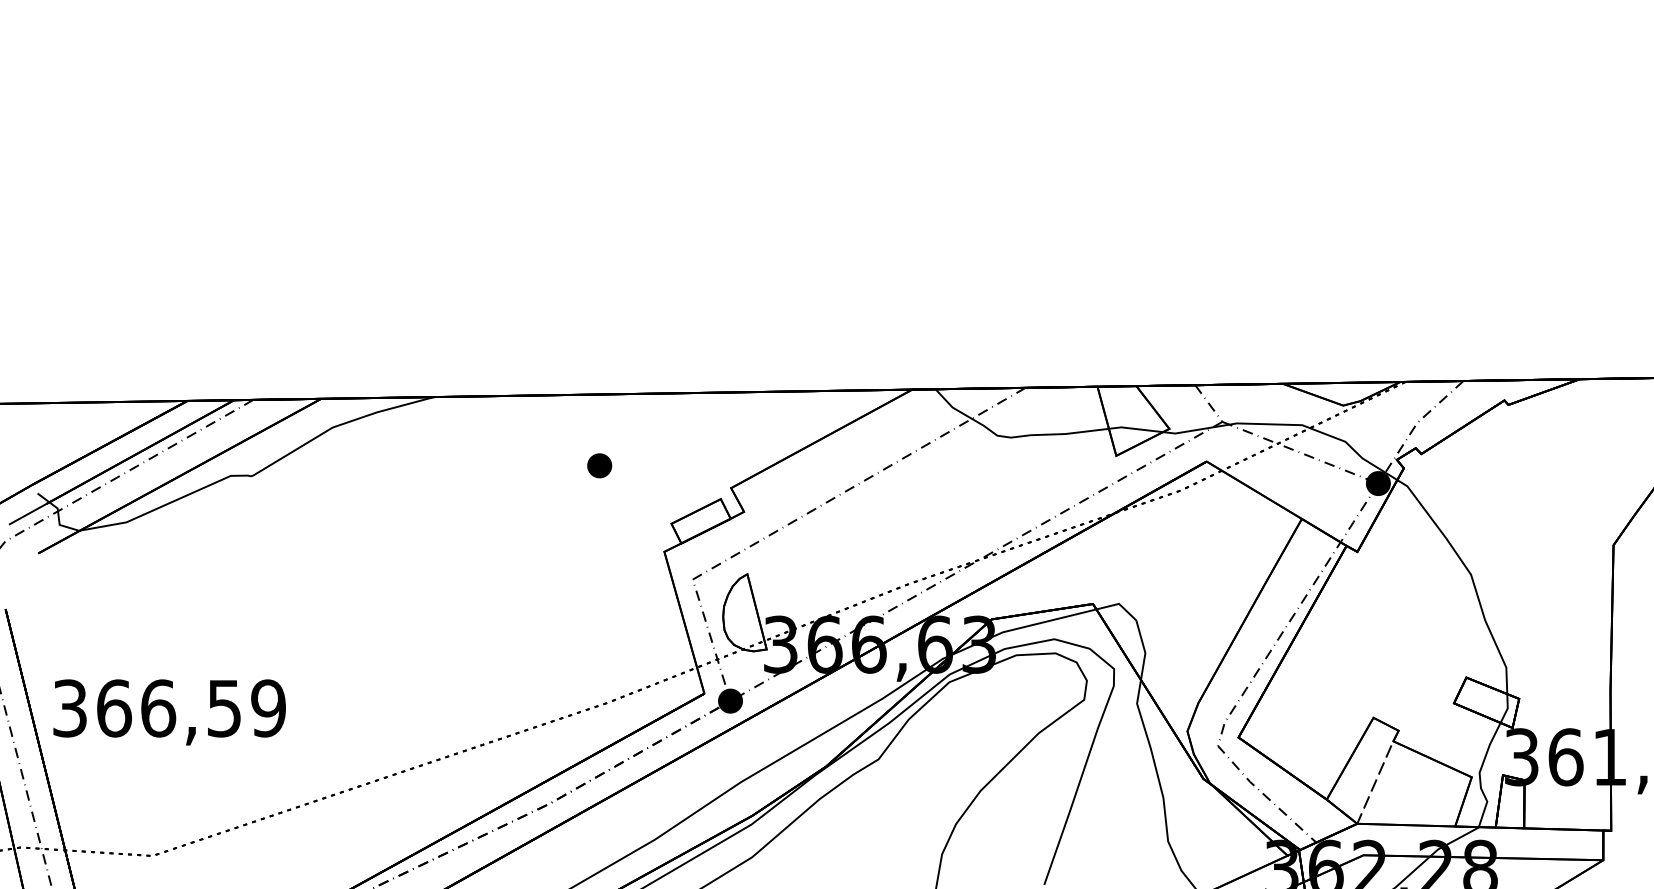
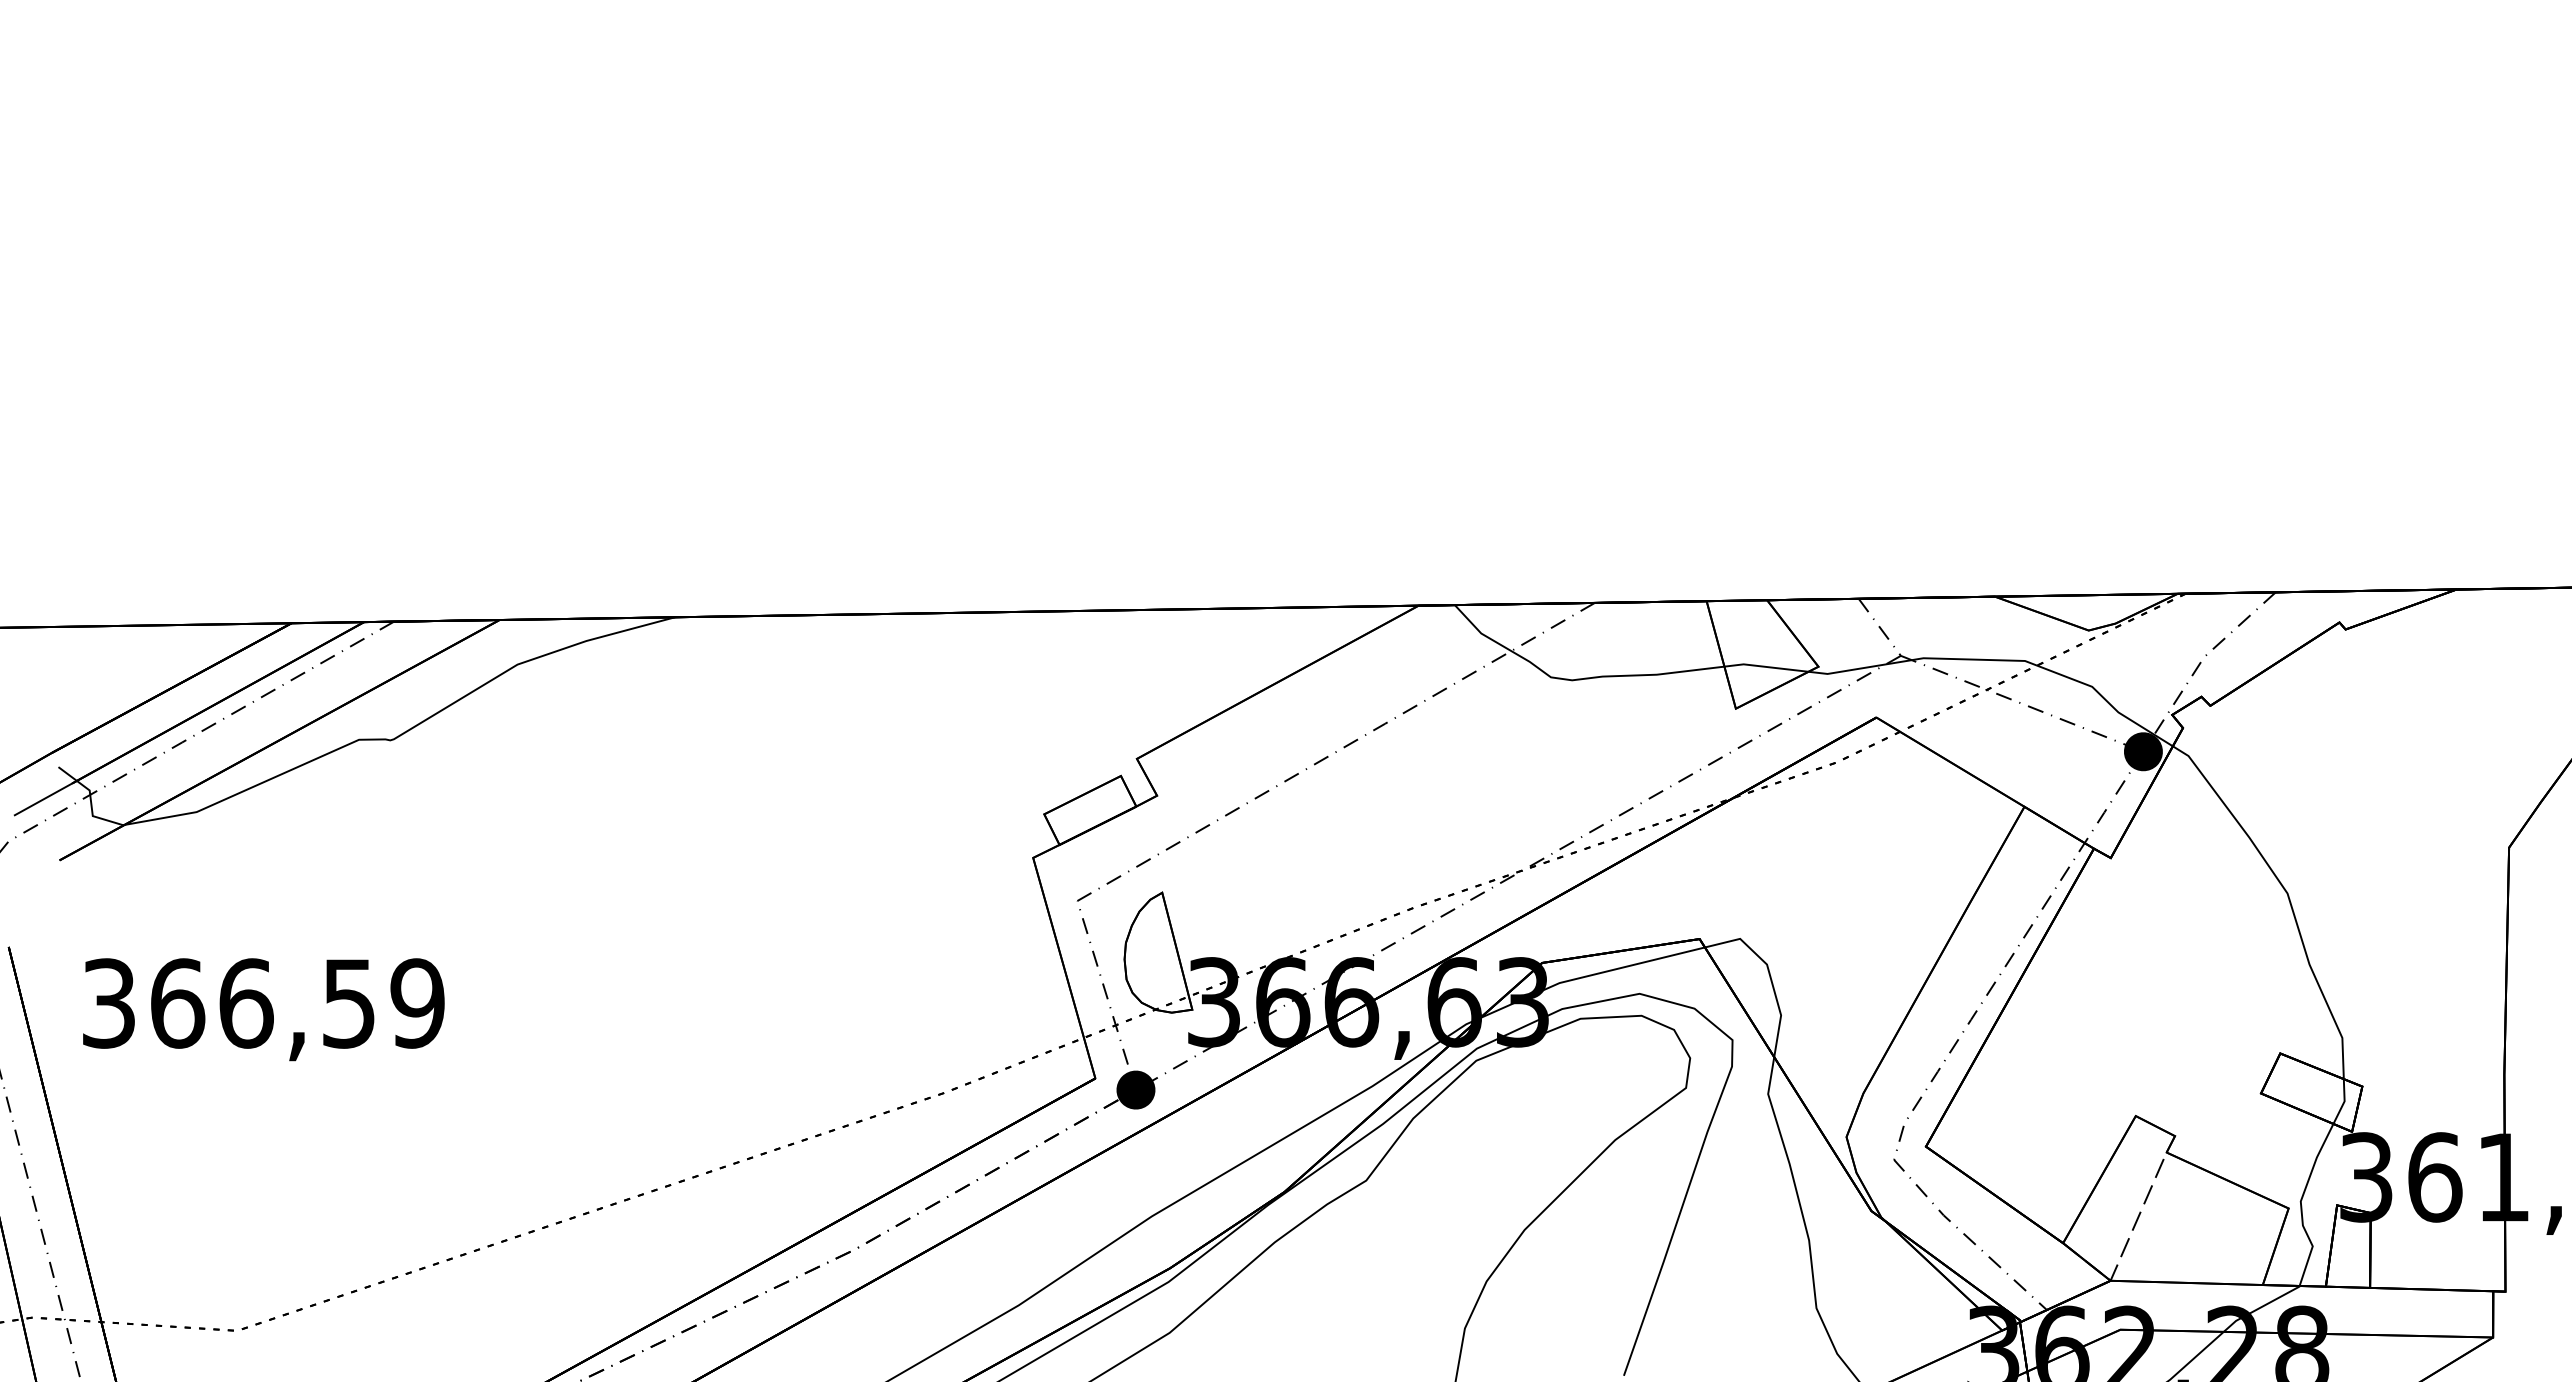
part: (599, 465) -> (932, 723), removed
text: (169, 712) -> (263, 1009), moved

